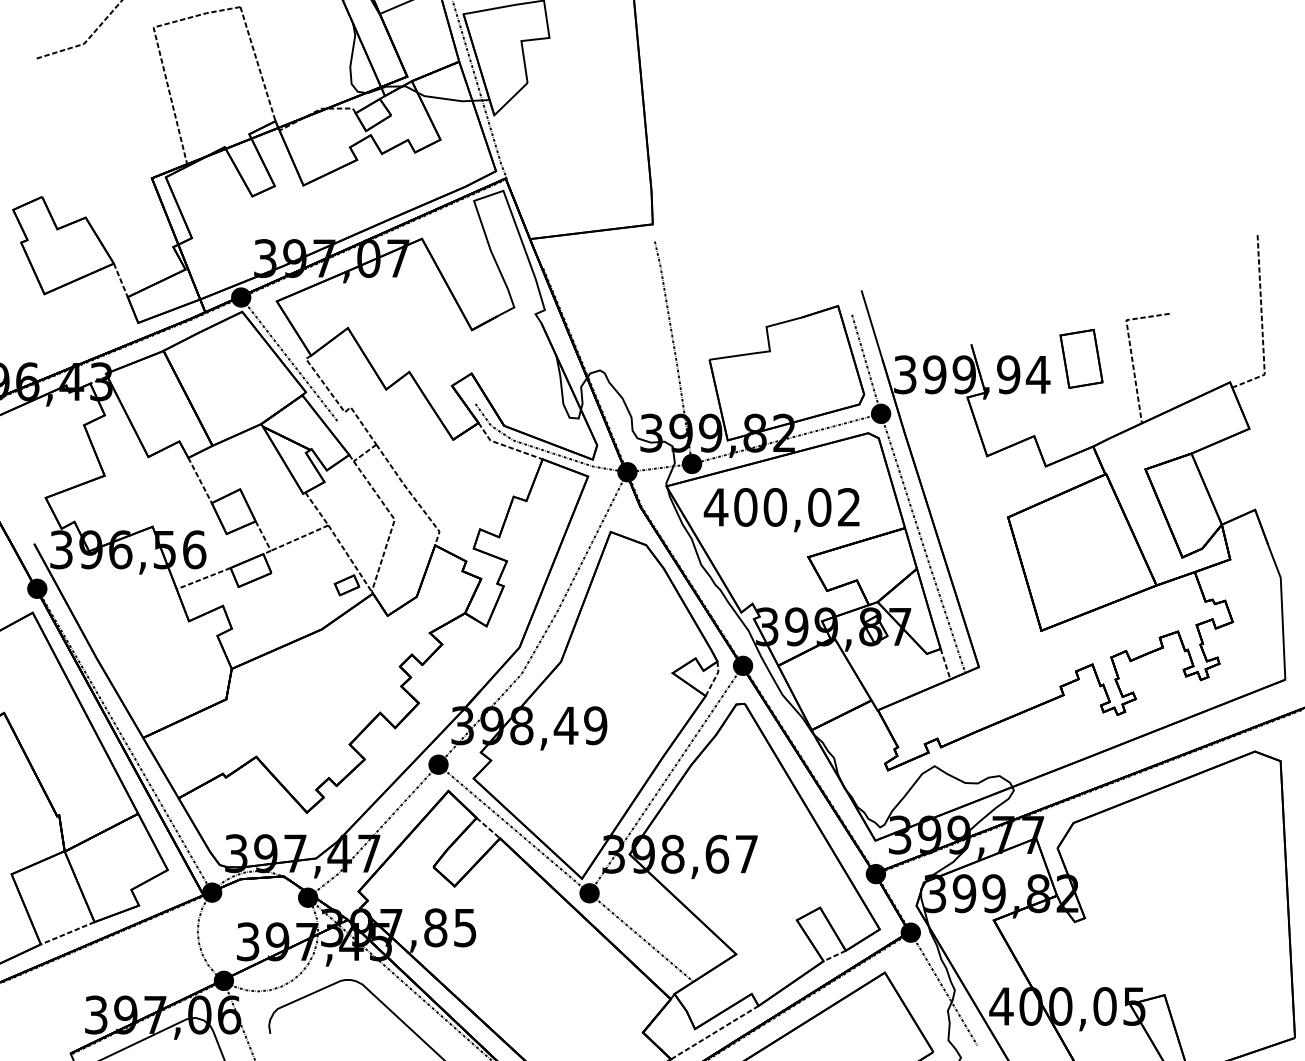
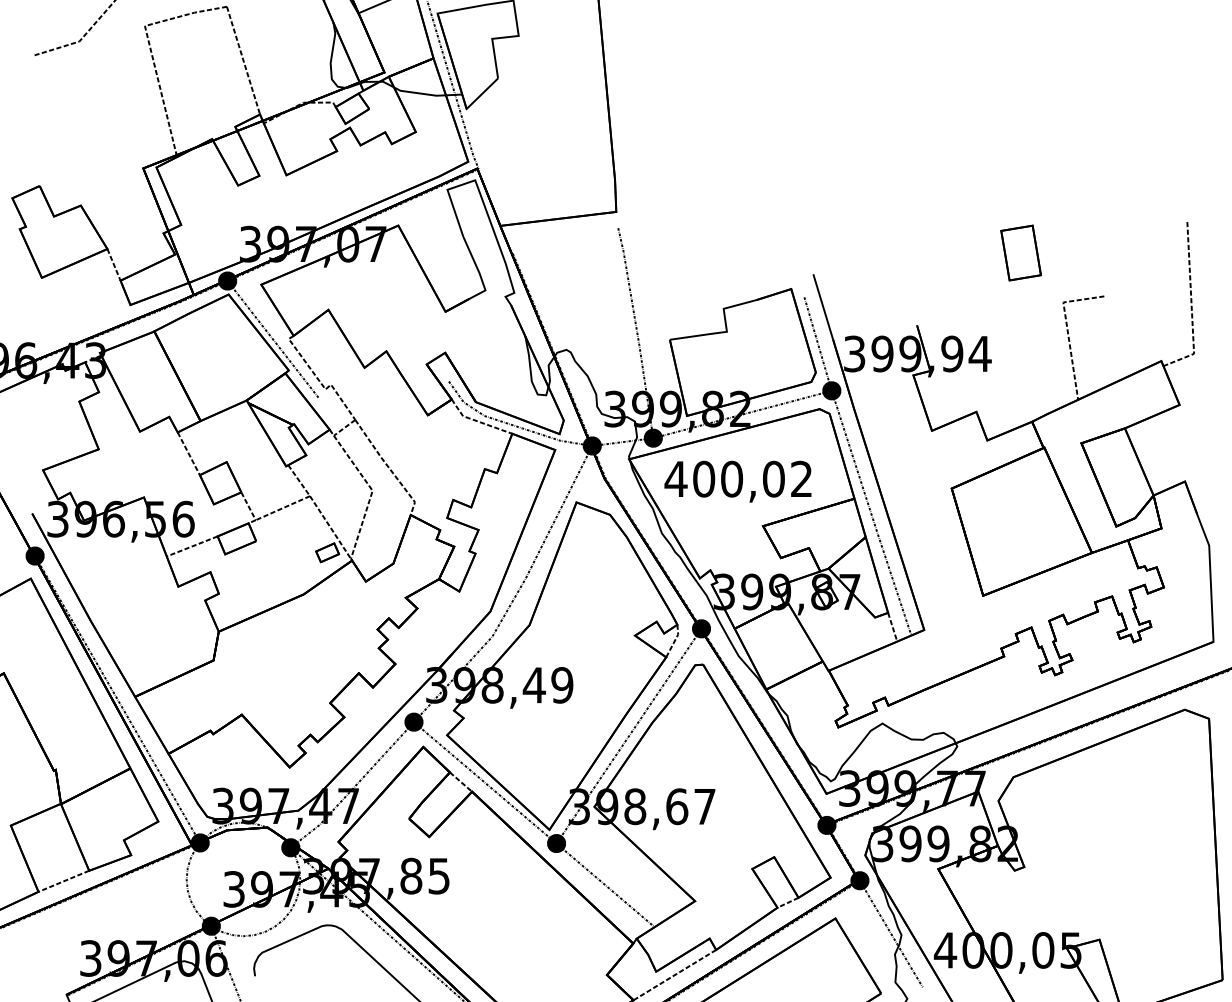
part: (1081, 358) -> (1021, 252), moved

